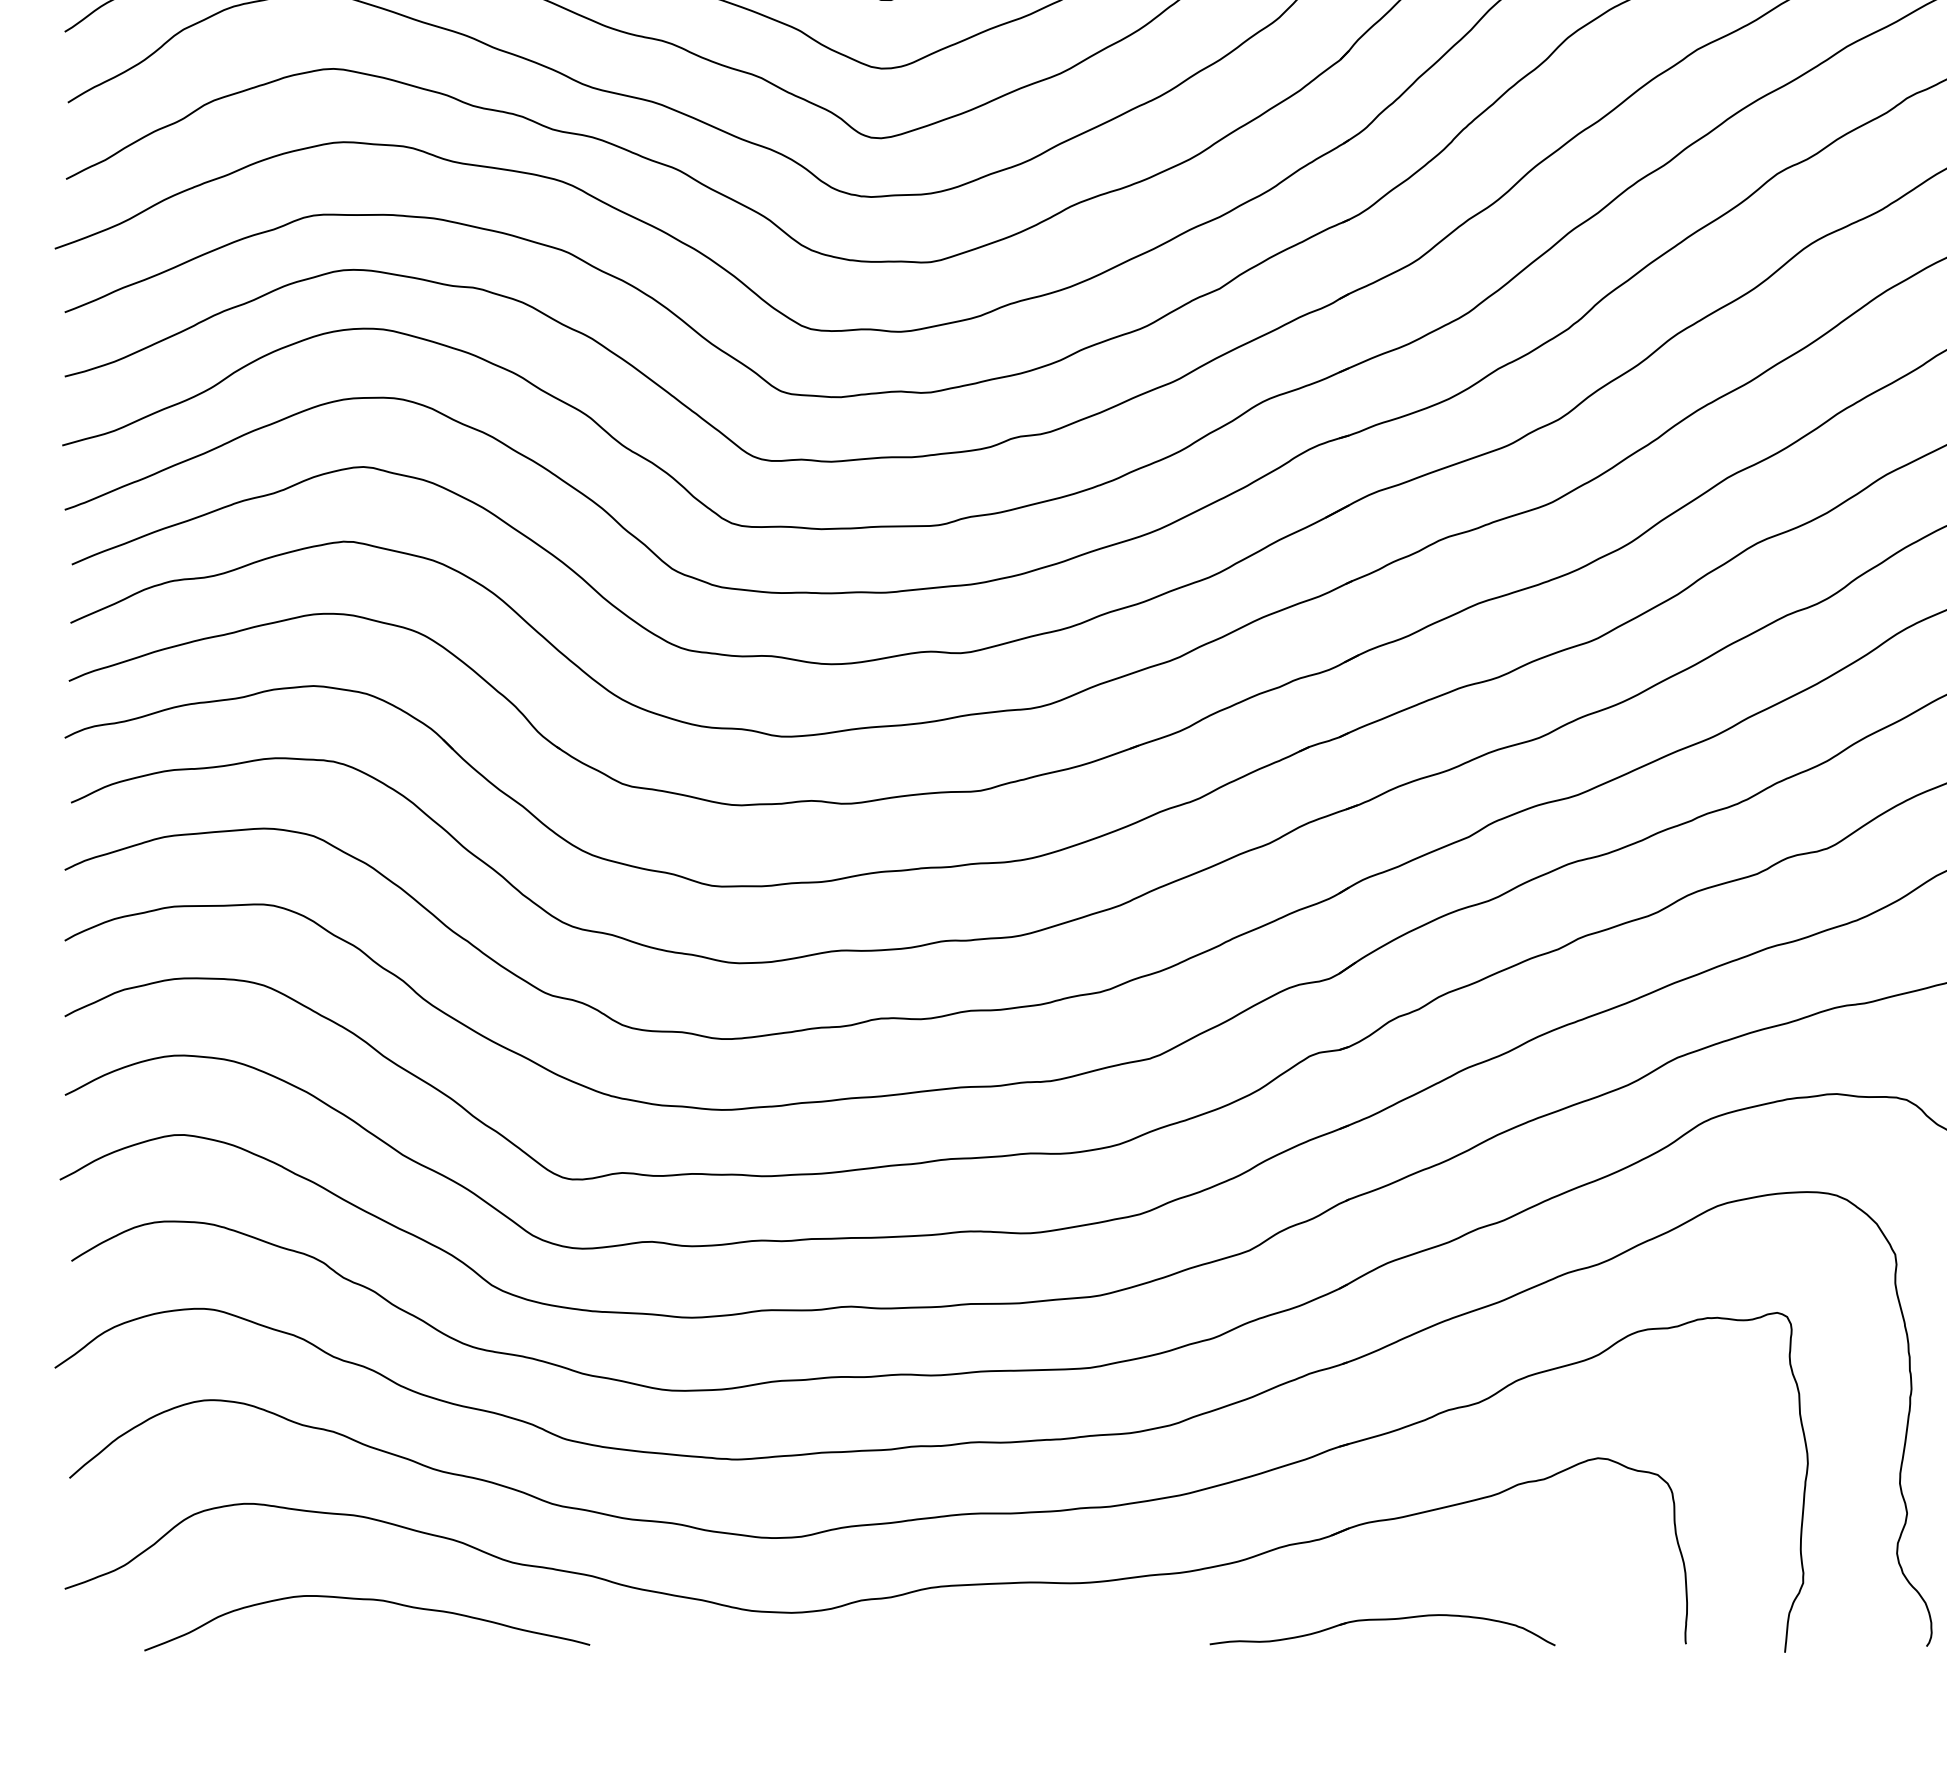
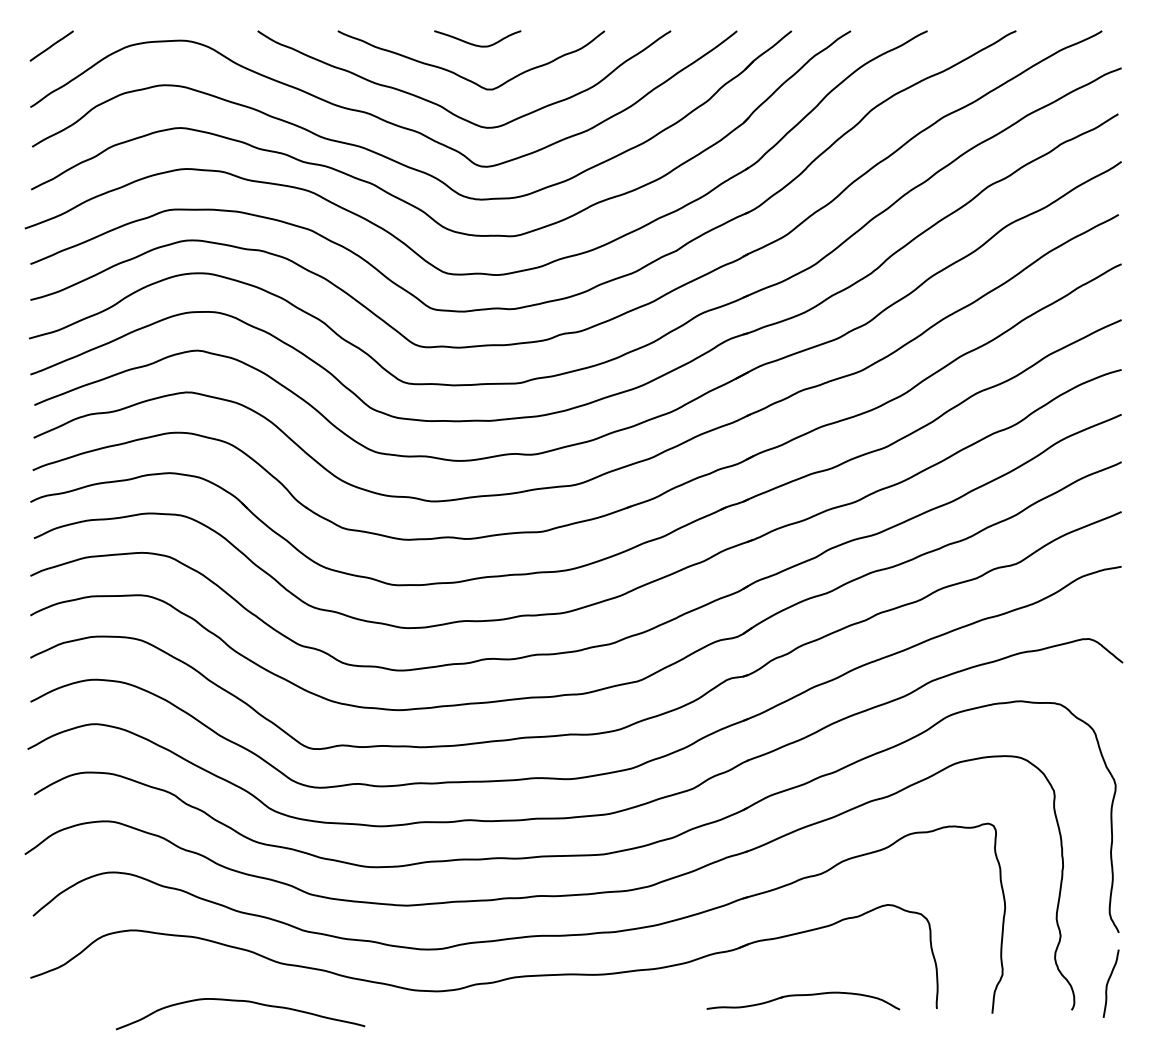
curve: (367, 1600) -> (240, 1001), moved
part: (1382, 1629) -> (803, 1000), moved

